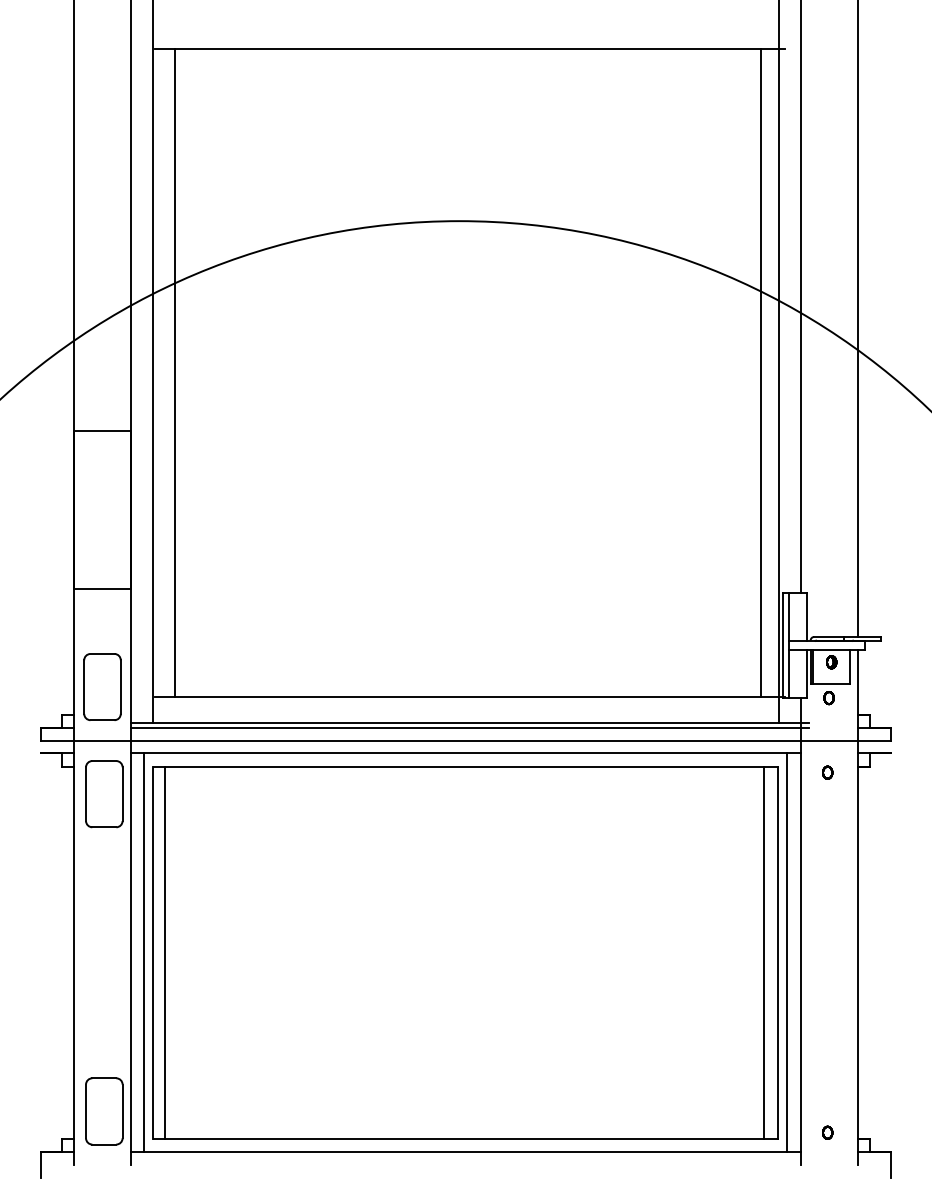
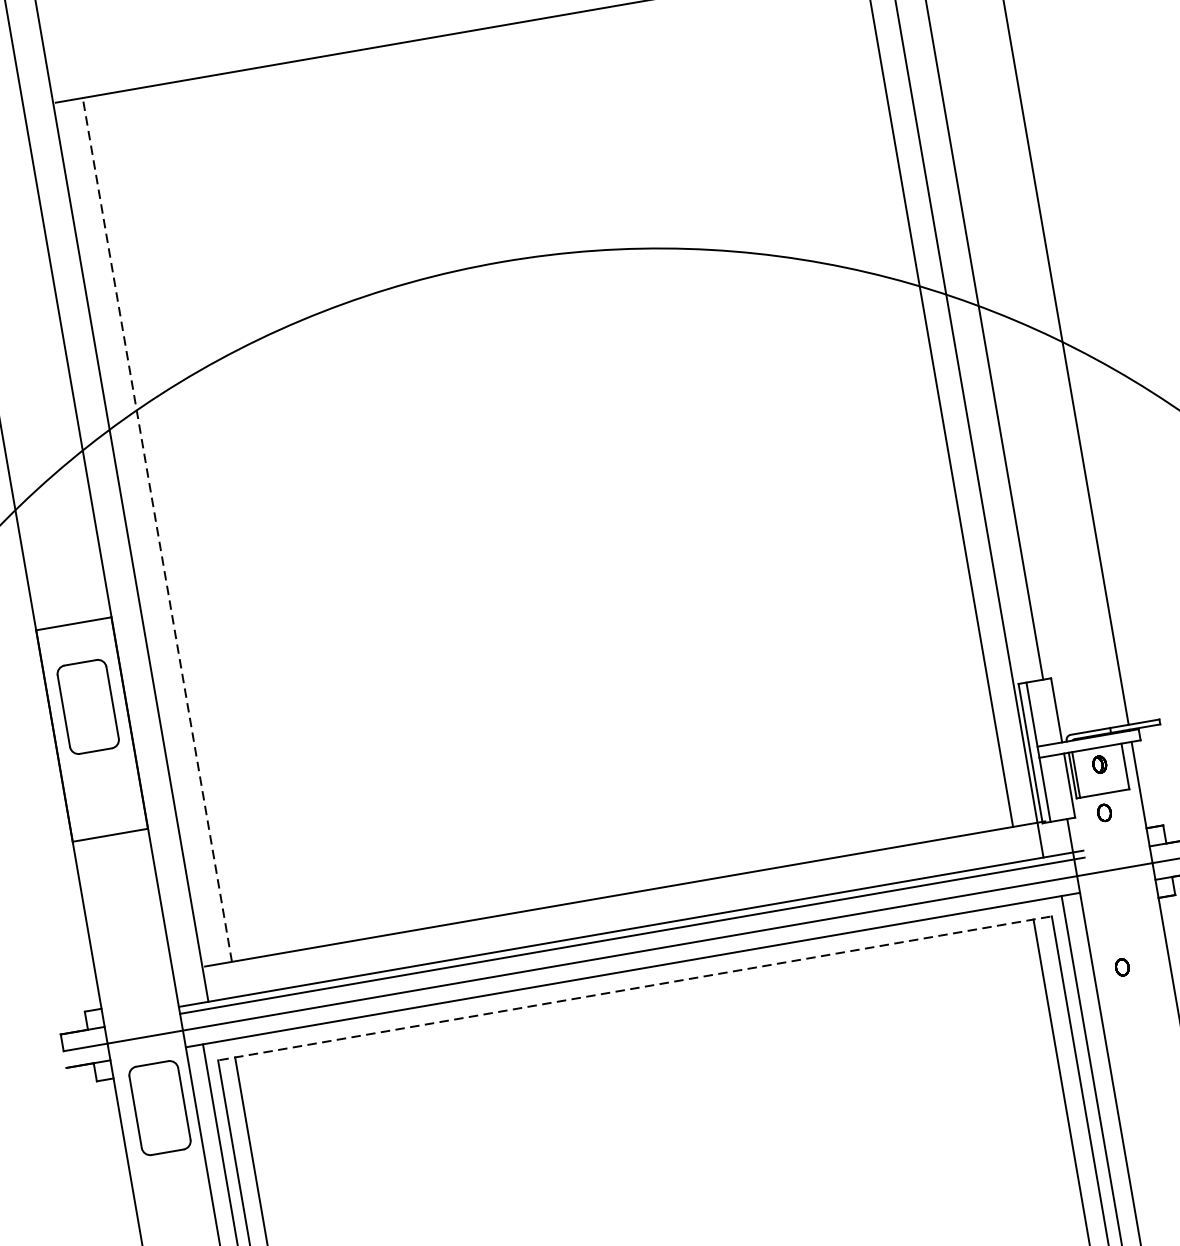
line: (175, 372) -> (157, 529), solid -> dashed
part: (102, 686) -> (88, 706), moved
line: (466, 766) -> (636, 987), solid -> dashed
part: (827, 772) -> (1122, 967), moved

